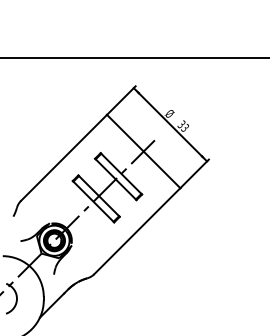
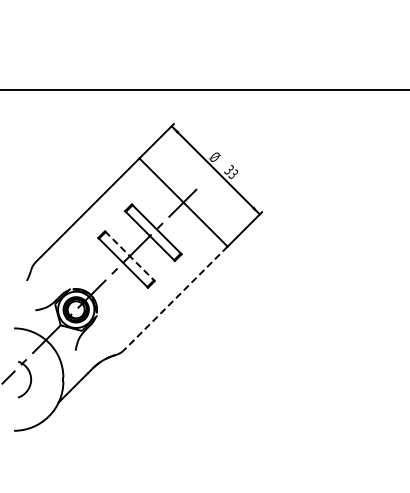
line: (99, 196) -> (130, 256), solid -> dashed
line: (136, 231) -> (175, 298), solid -> dashed

